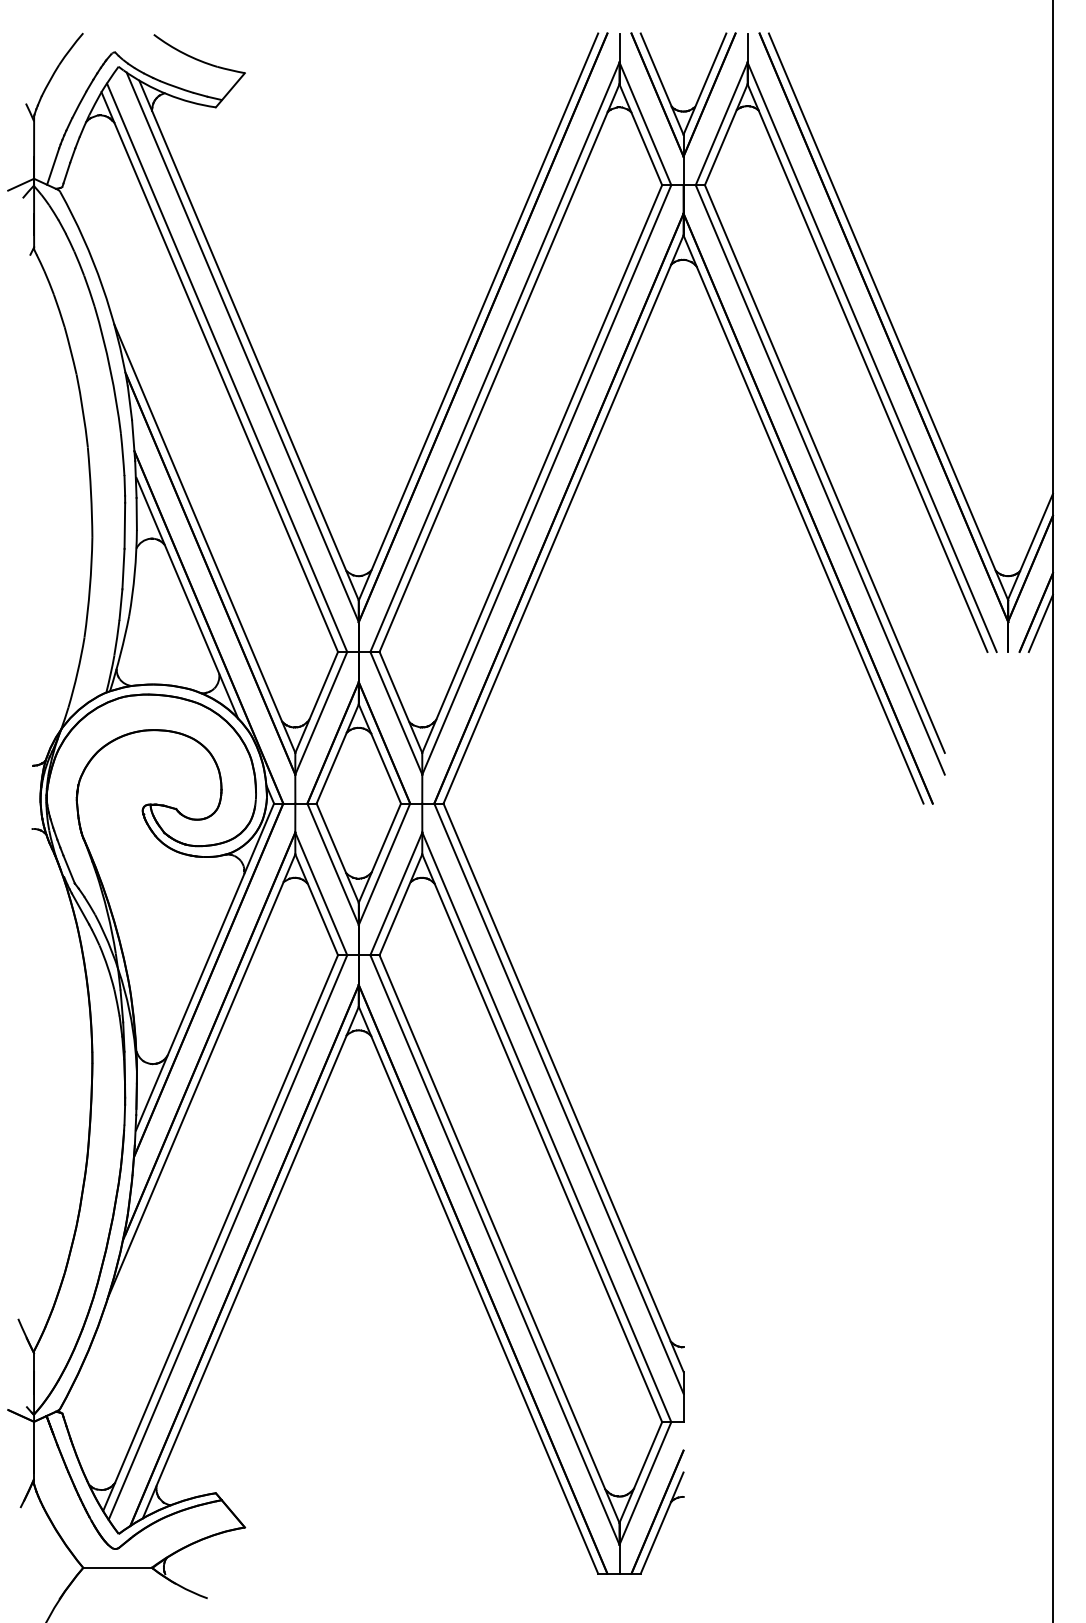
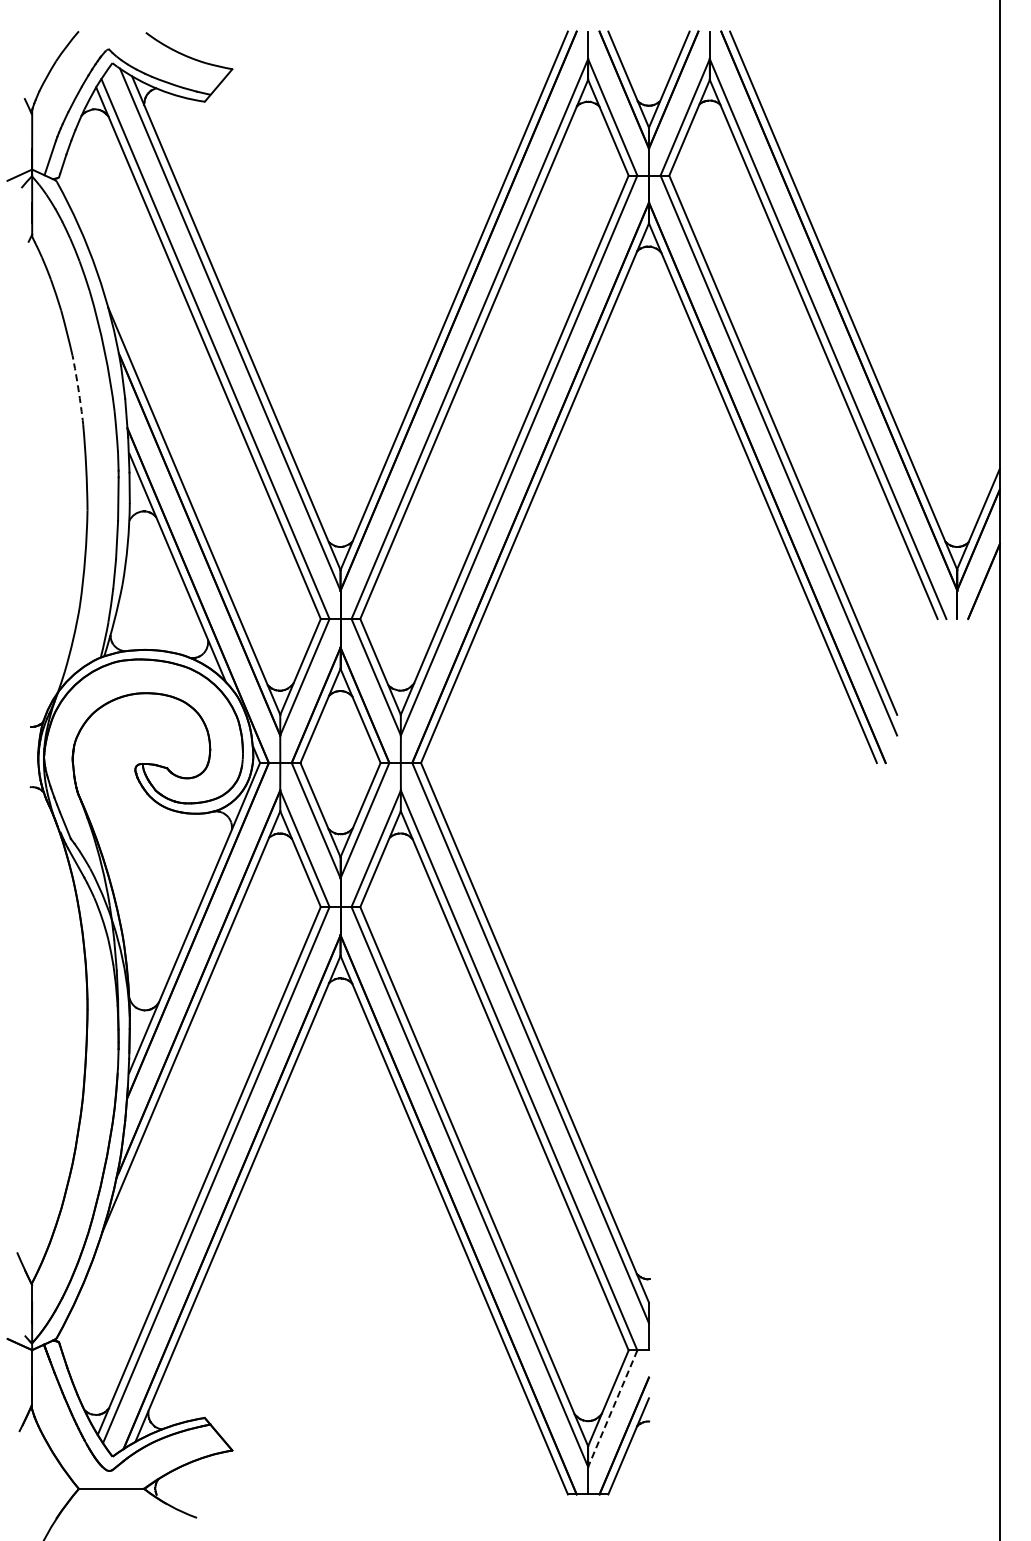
arc: (82, 410) -> (78, 389), solid -> dashed
line: (1039, 623) -> (987, 591), removed
line: (645, 1484) -> (612, 1409), solid -> dashed

